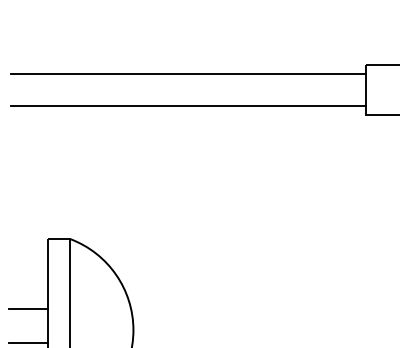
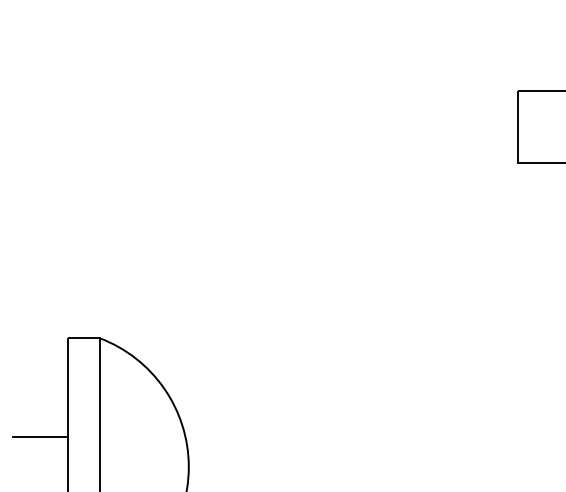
line: (188, 74) -> (266, 104), removed
line: (188, 105) -> (266, 149), removed
line: (28, 342) -> (40, 484), removed

